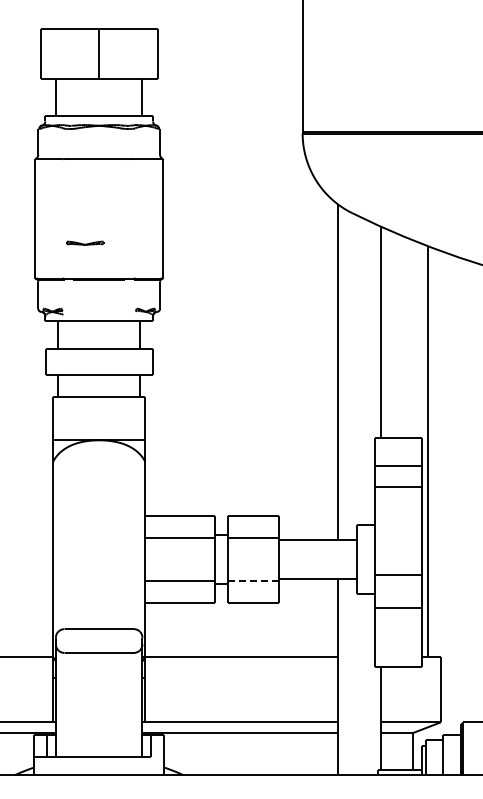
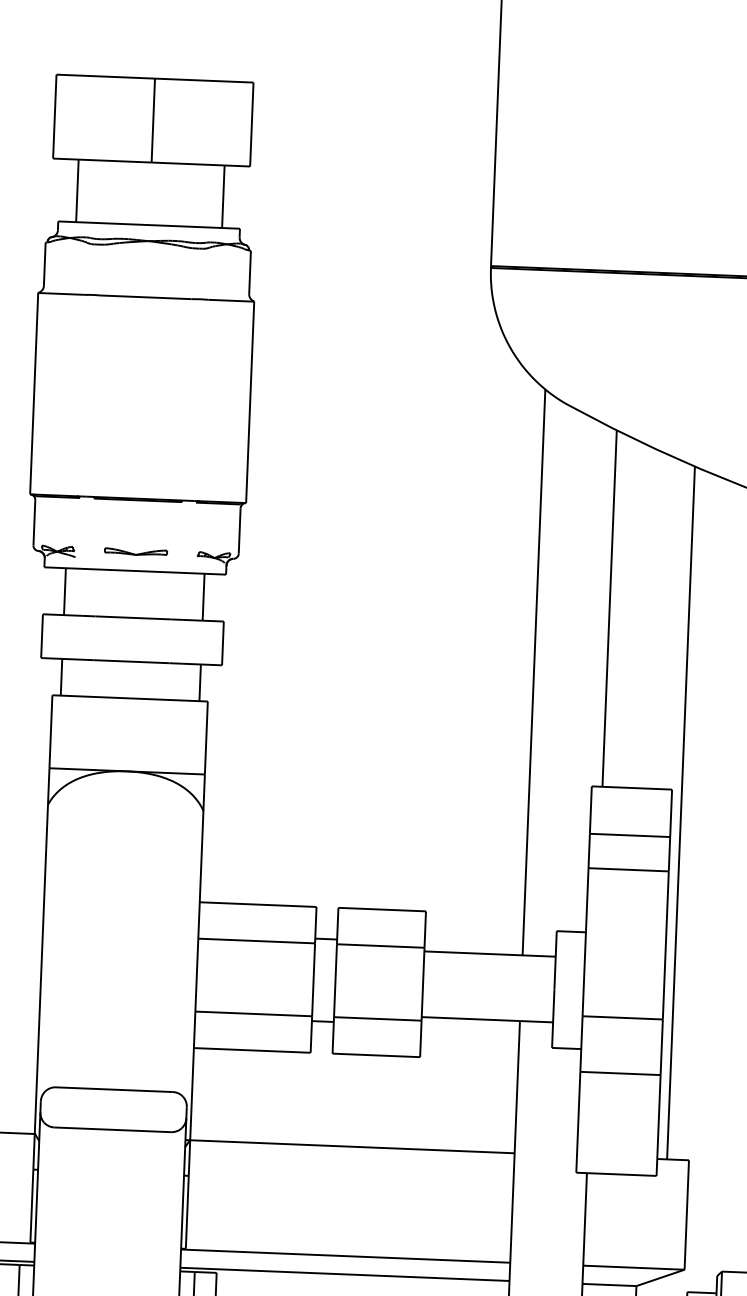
part: (85, 242) -> (136, 550), moved
line: (253, 580) -> (377, 1018), dashed -> solid

